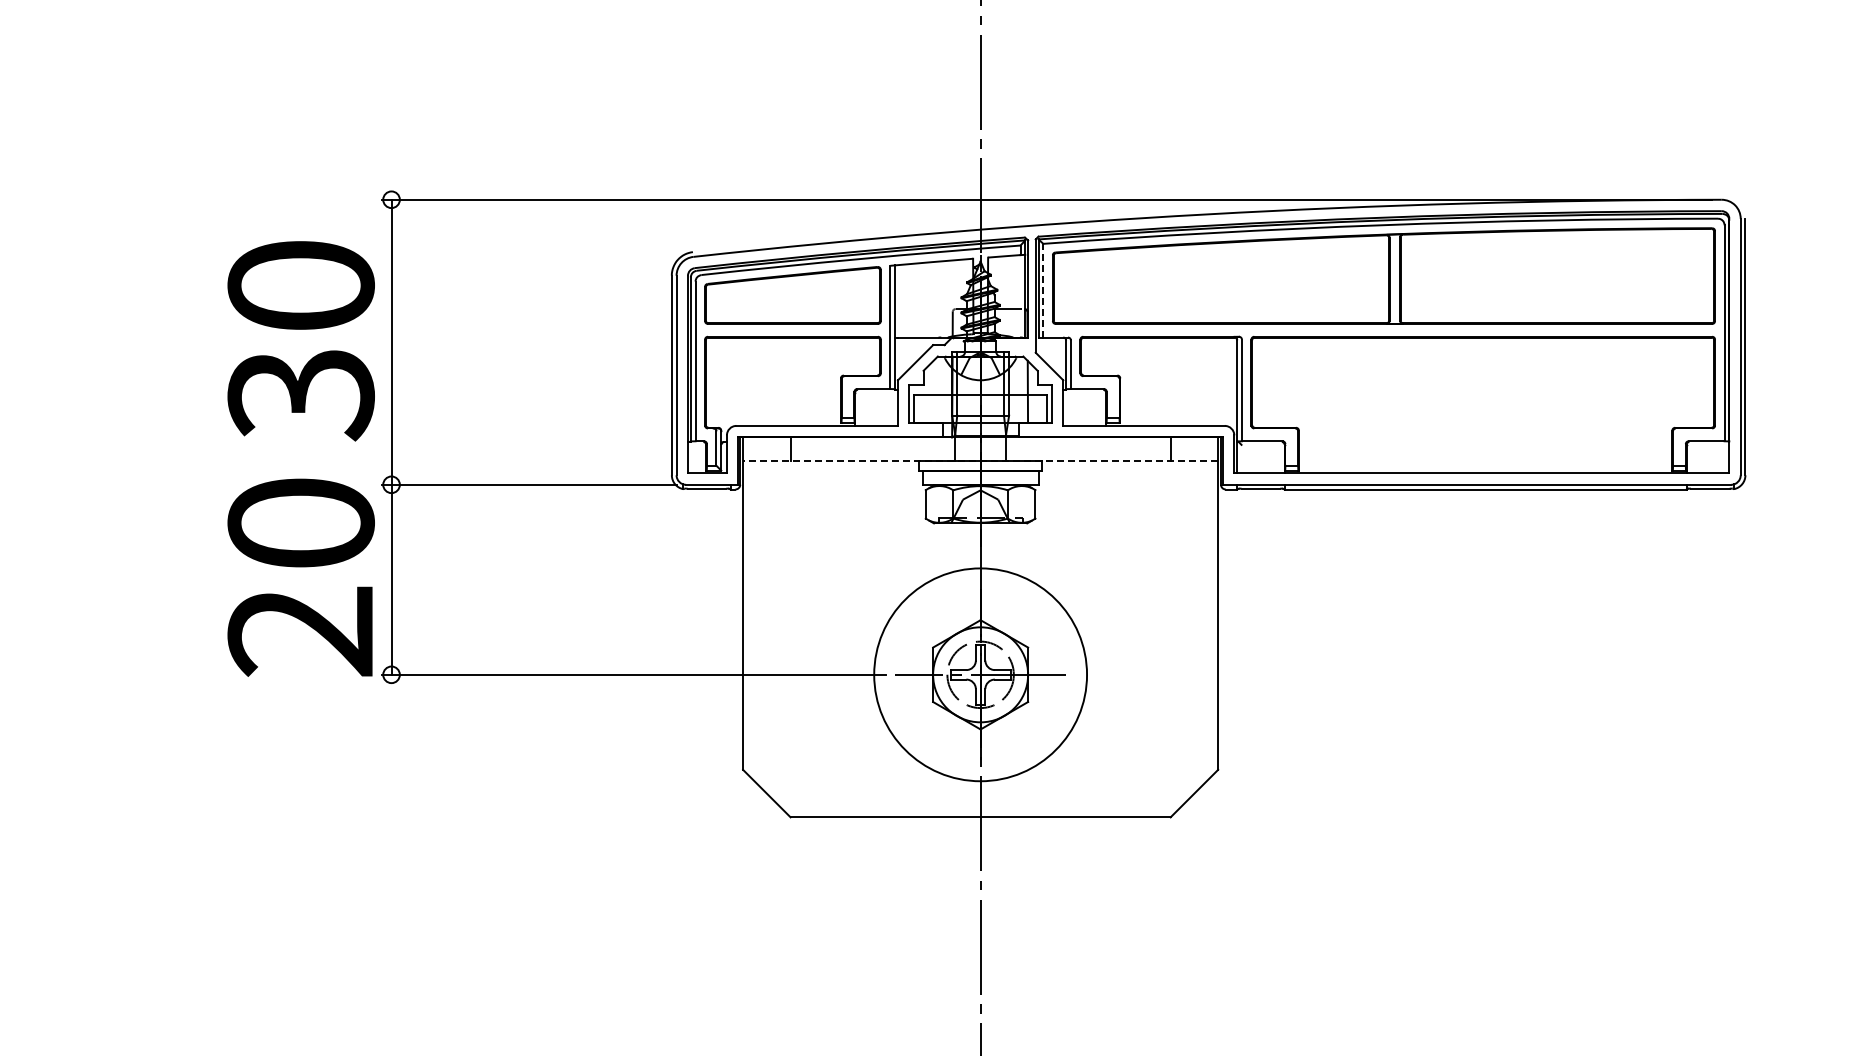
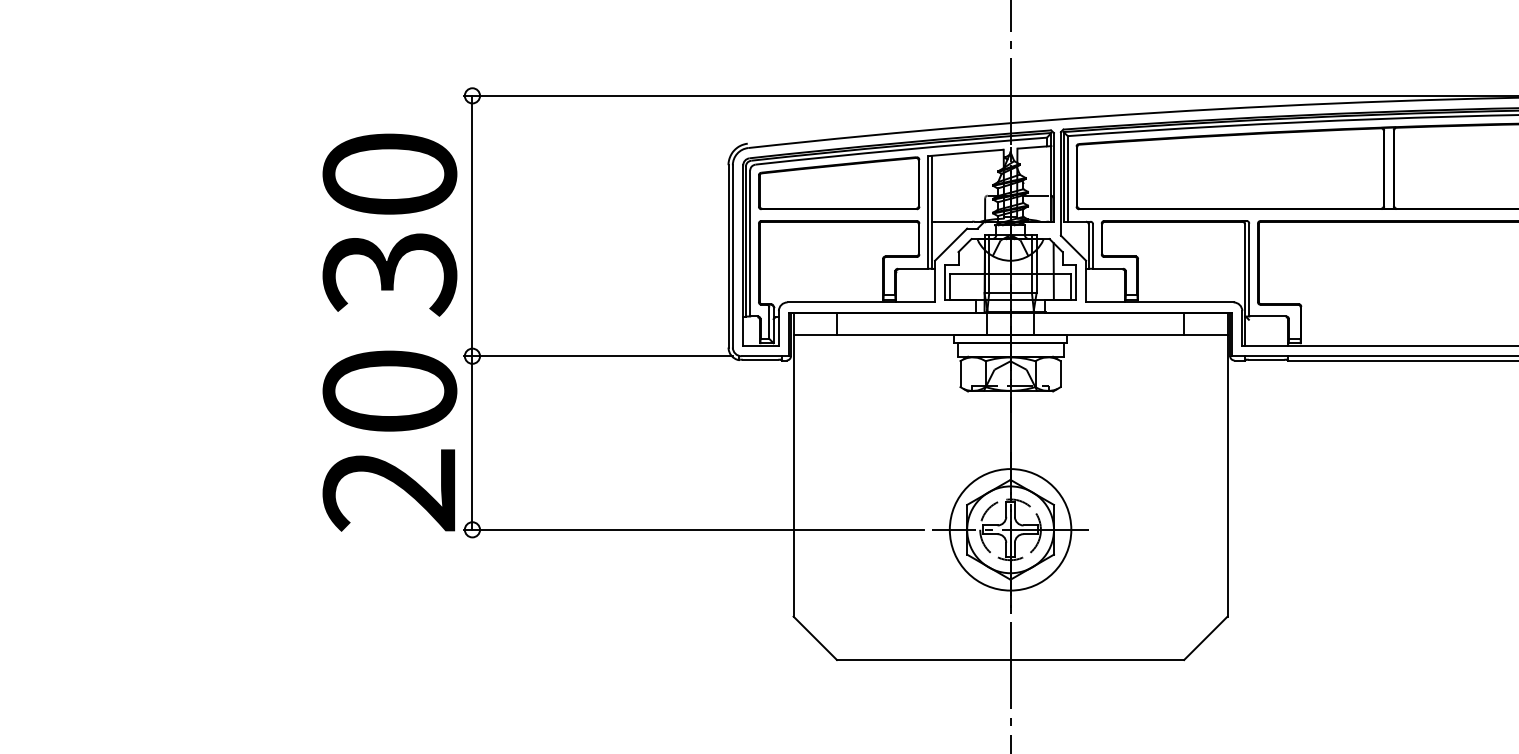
line: (1043, 290) -> (1068, 178), dashed -> solid
line: (980, 461) -> (1010, 334), dashed -> solid
circle: (980, 674) -> (1010, 529), size x0.62

